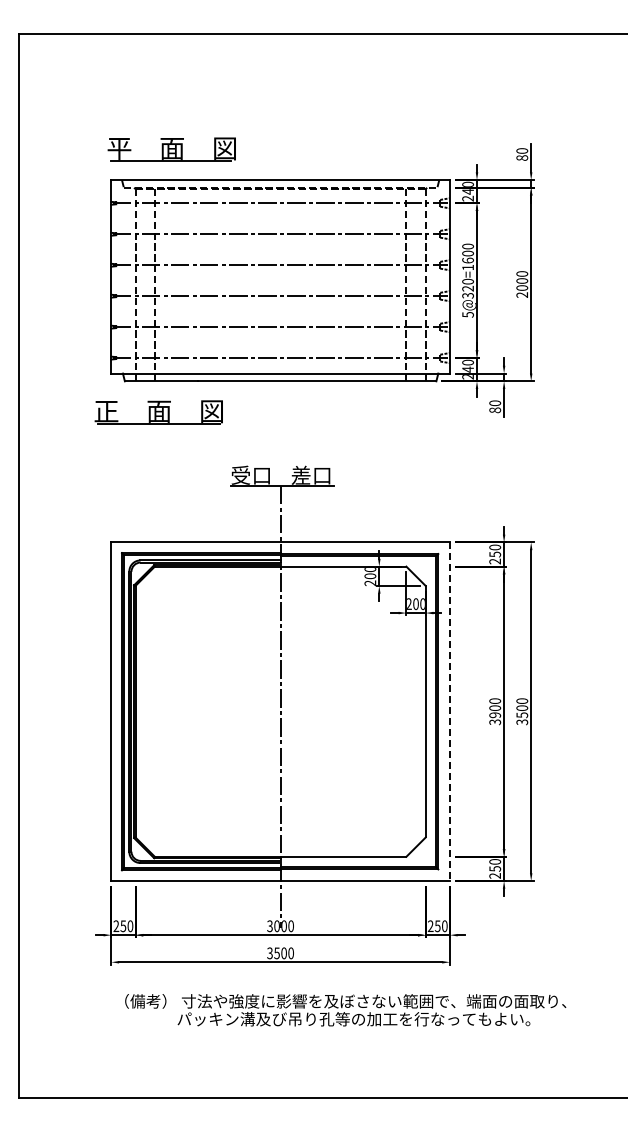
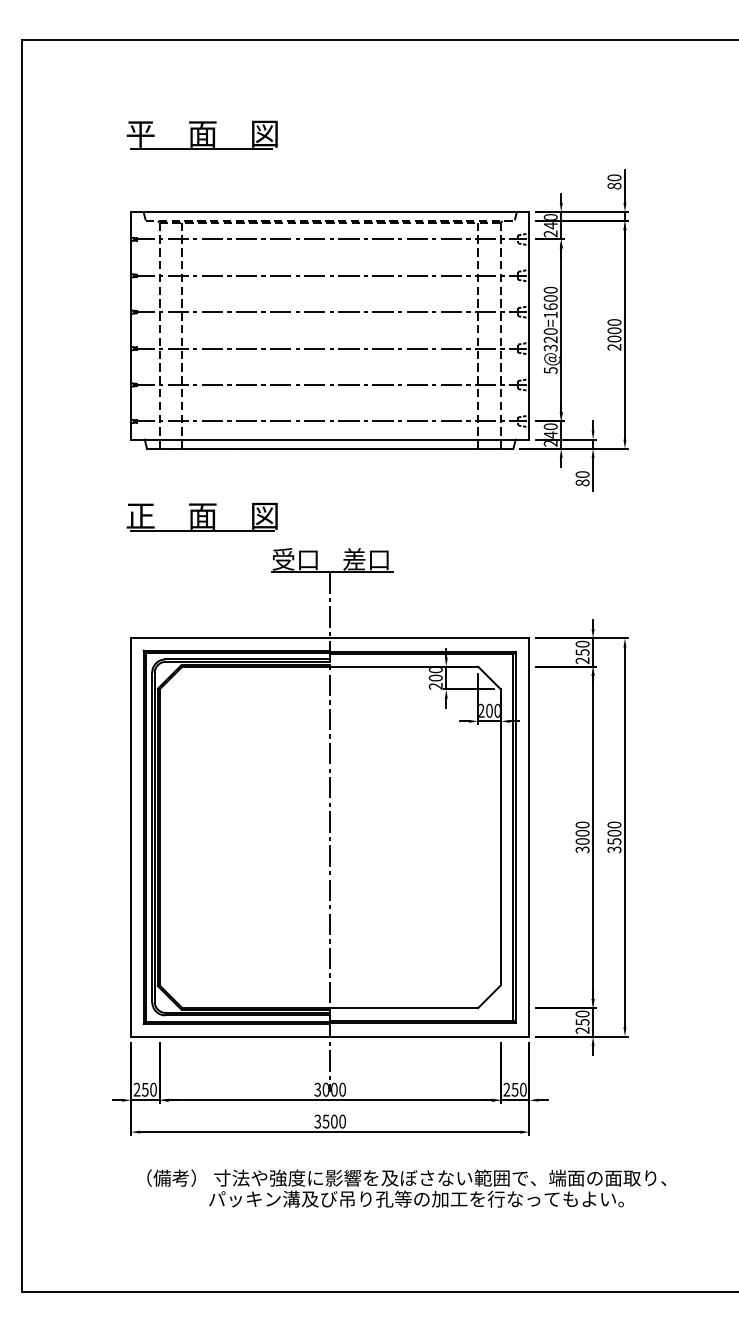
part: (171, 149) -> (201, 134), moved
part: (158, 412) -> (201, 517), moved
line: (449, 712) -> (528, 838), dashed -> solid
text: (495, 715) -> (582, 841), 3900 -> 3000

